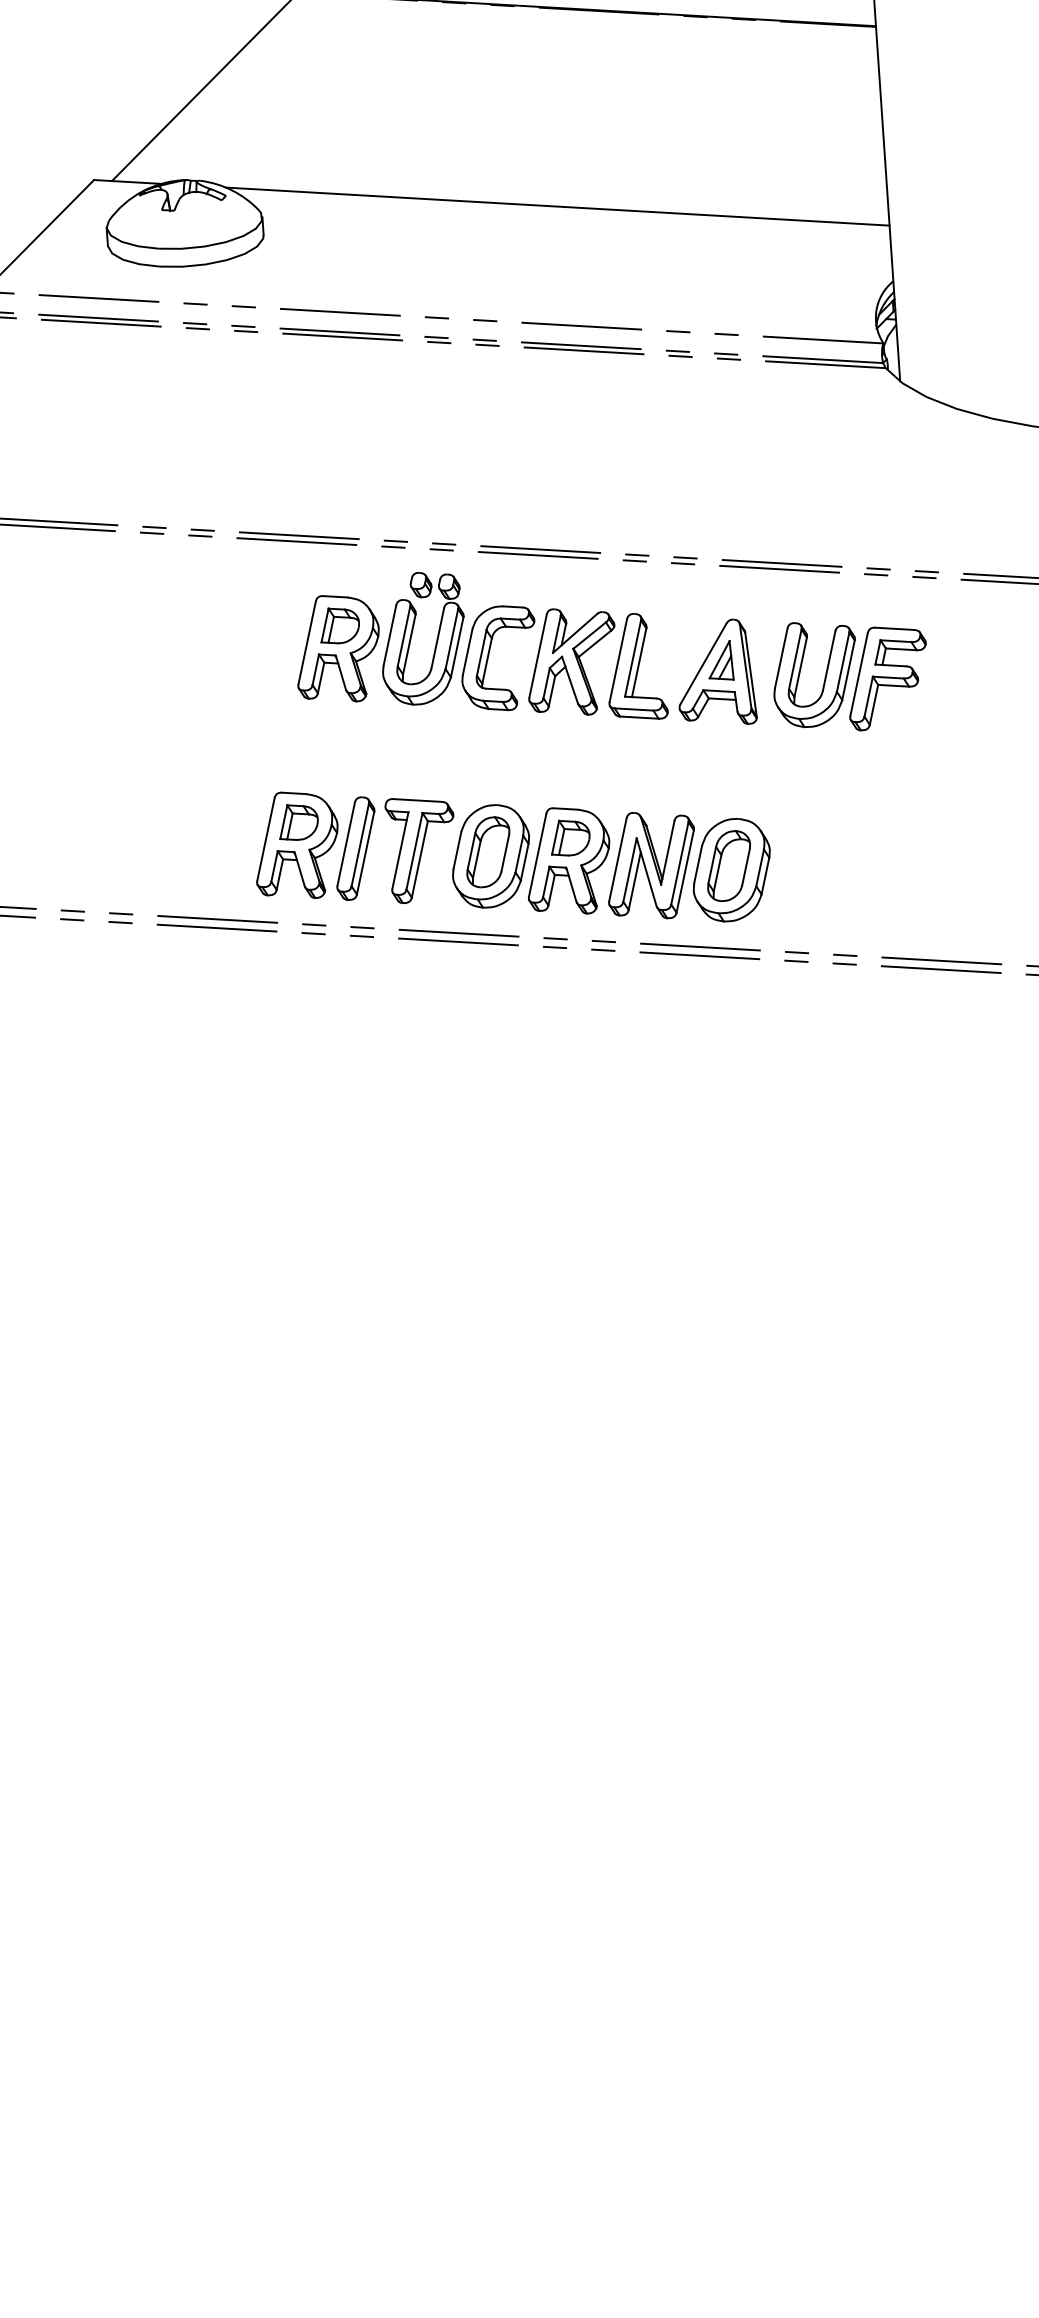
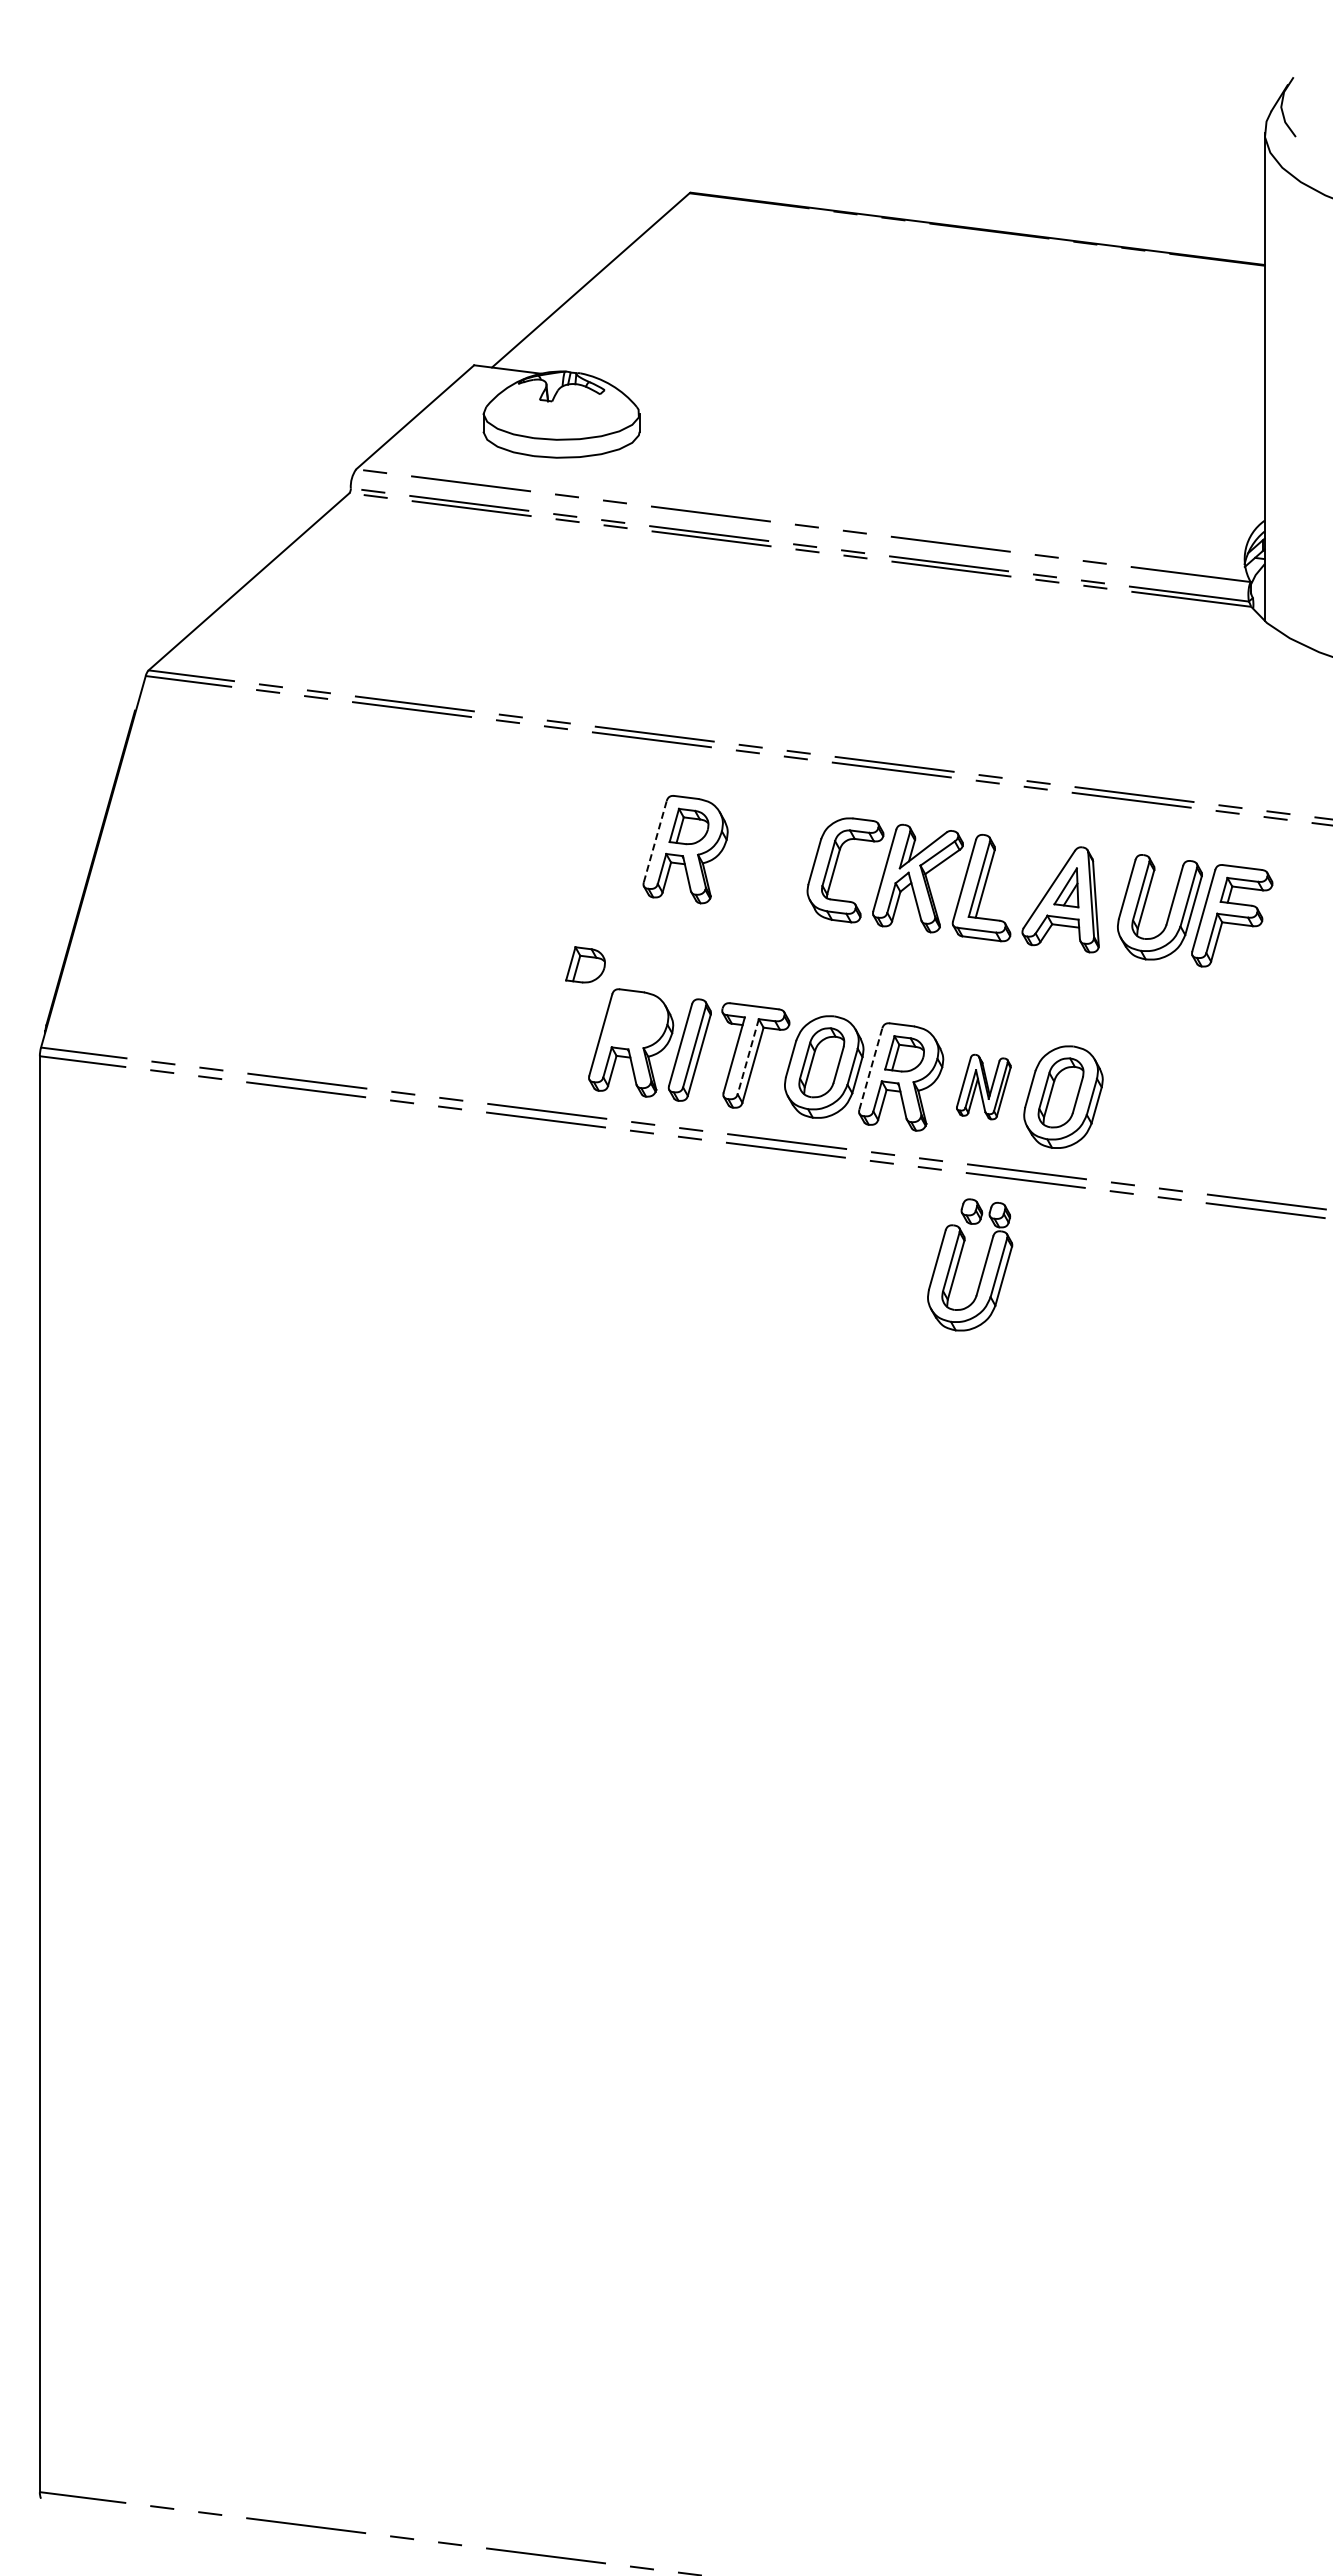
line: (557, 205) -> (934, 422), removed
part: (412, 633) -> (960, 1259), moved
line: (307, 642) -> (655, 841), solid -> dashed
part: (298, 821) -> (585, 964), moved
line: (414, 851) -> (748, 1057), solid -> dashed
line: (537, 854) -> (870, 1068), solid -> dashed
part: (651, 864) -> (983, 1086), size x0.6

